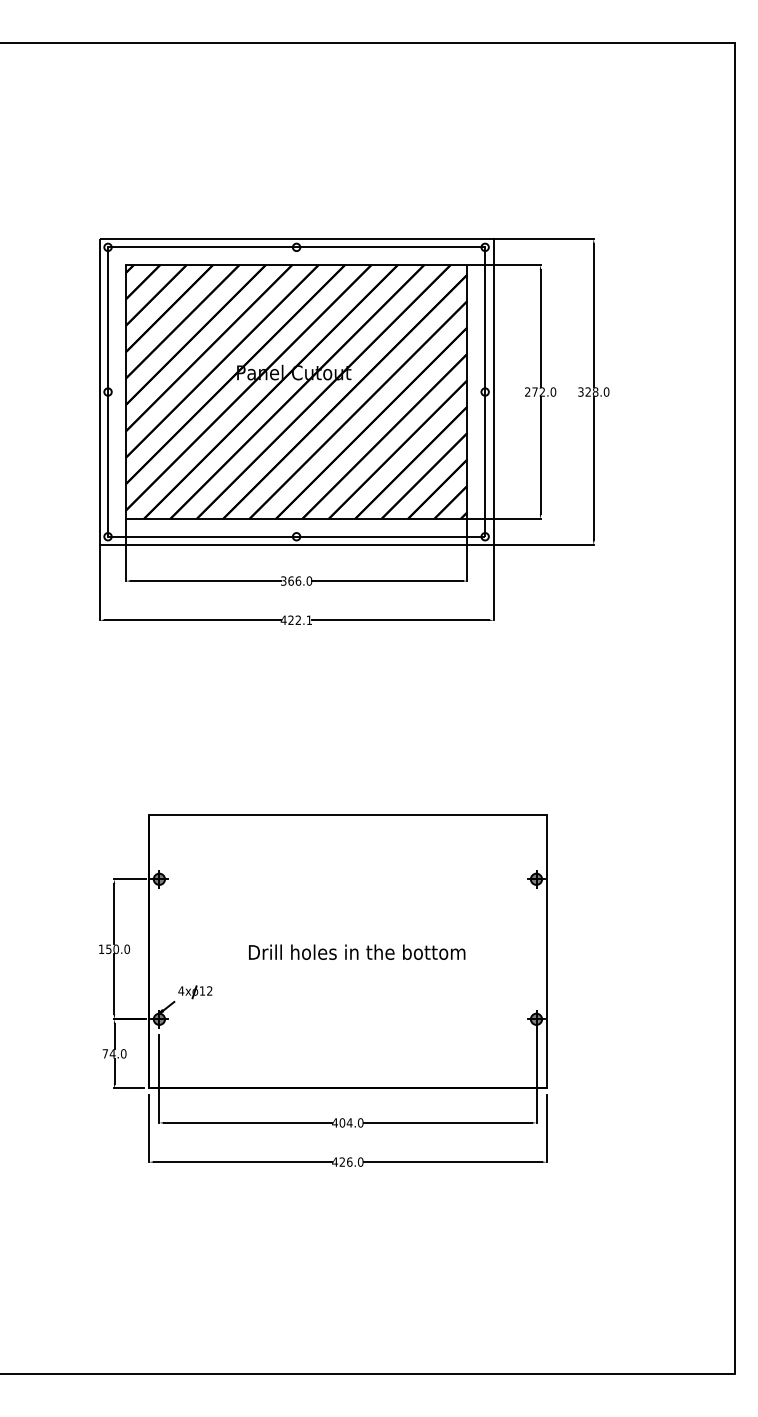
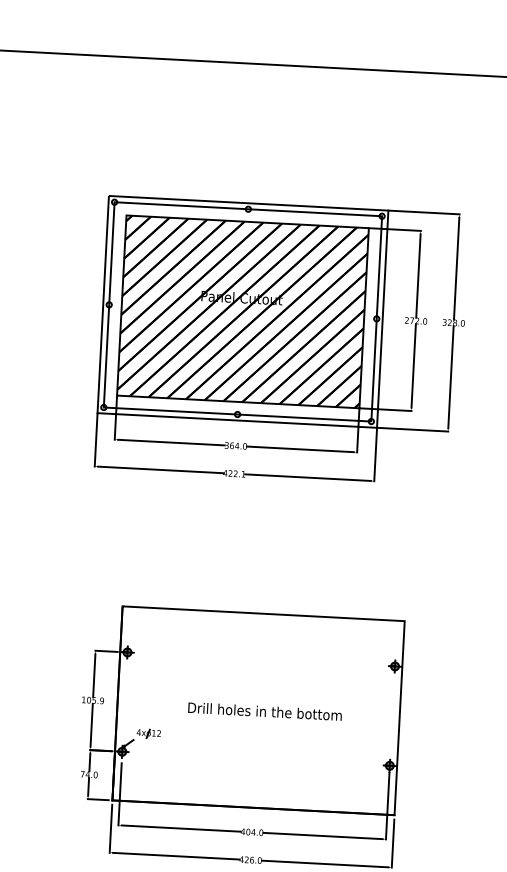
text: (298, 580) -> (237, 445), 366.0 -> 364.0
text: (117, 949) -> (95, 700), 150.0 -> 105.9

